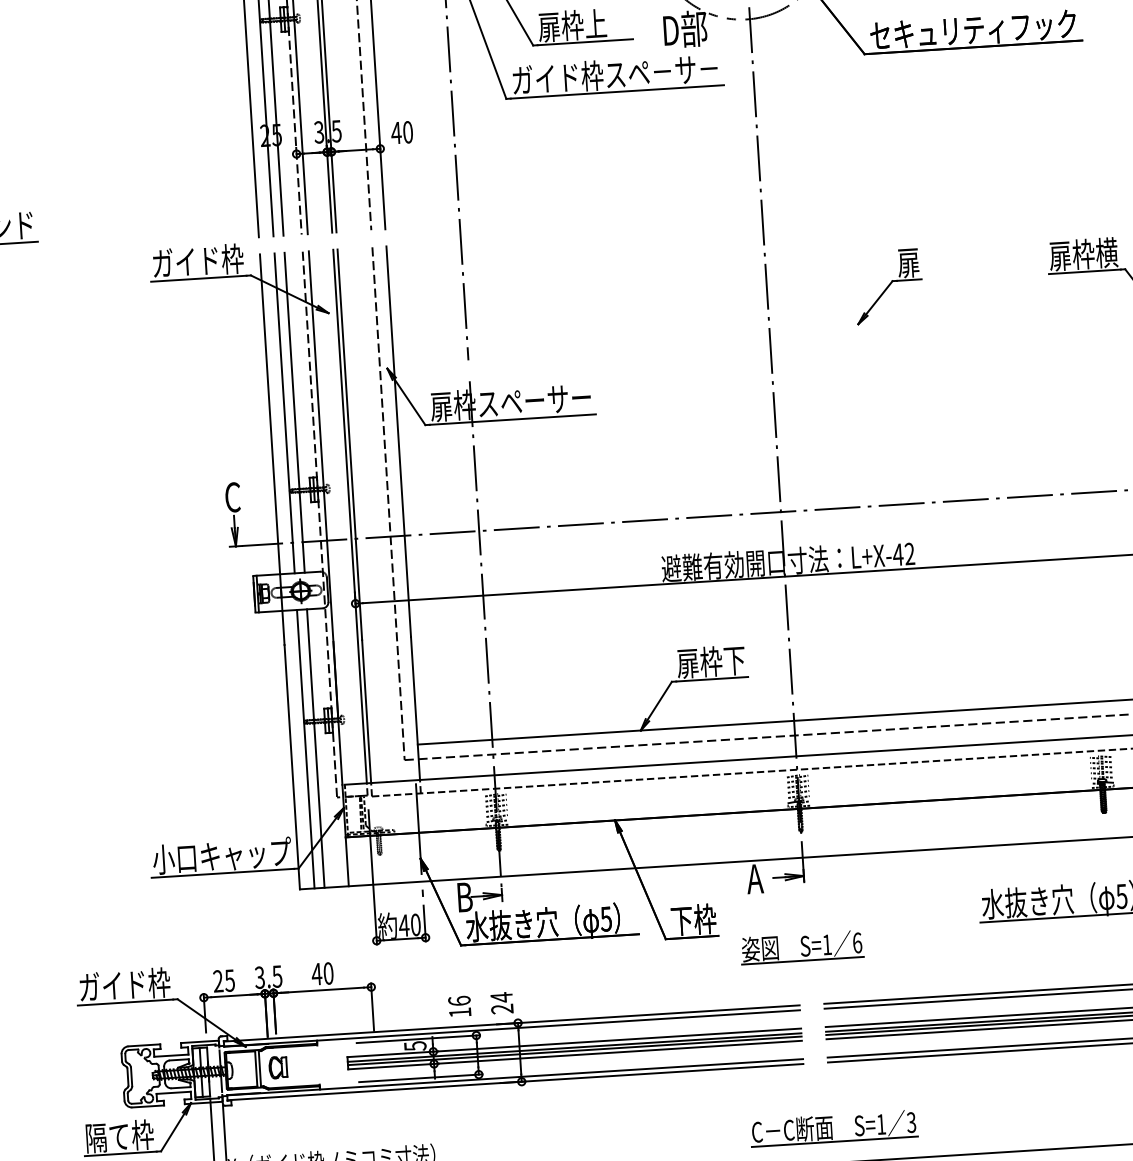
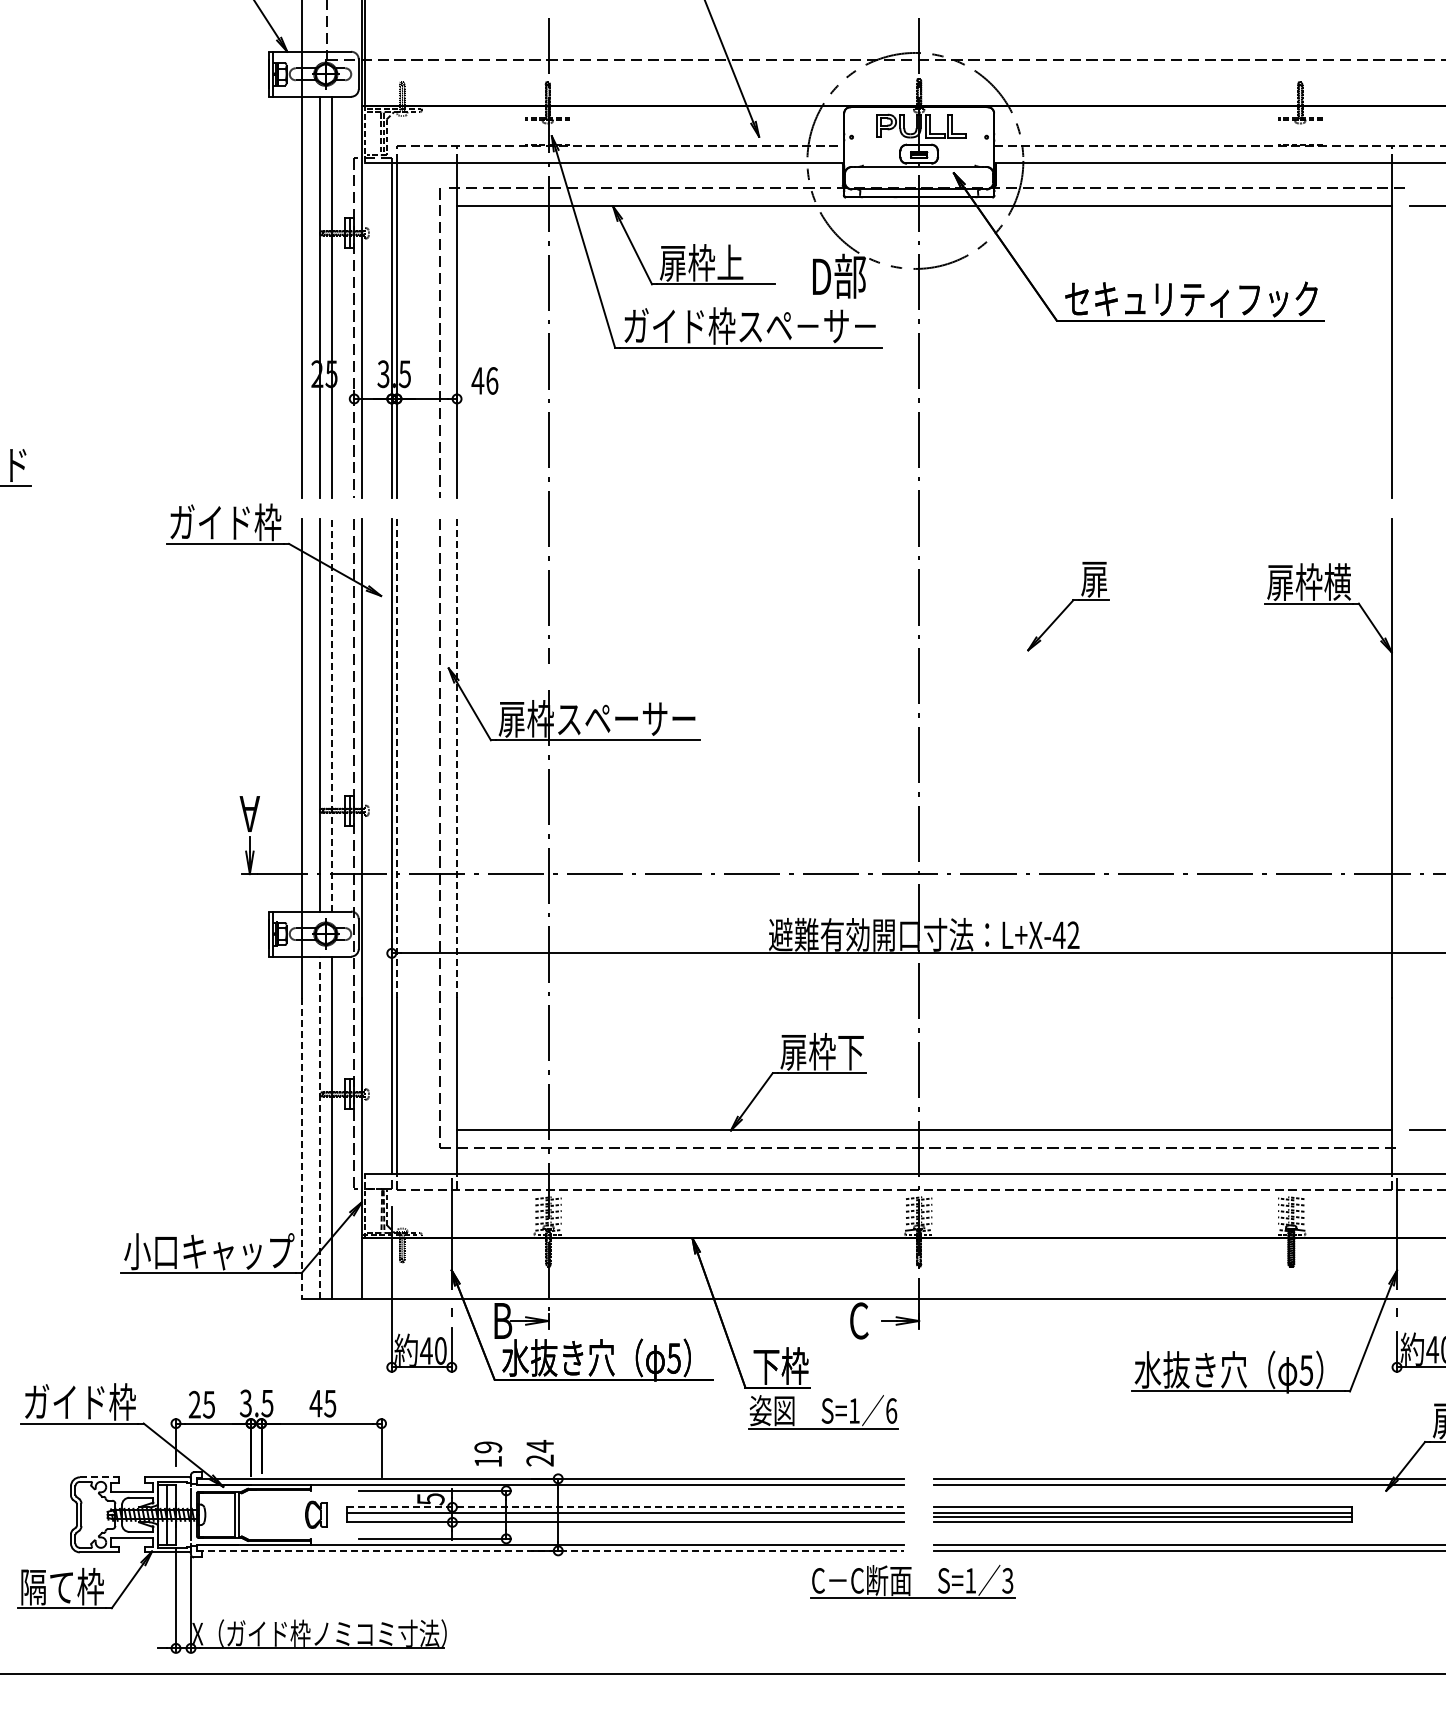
text: (408, 131) -> (492, 380), 40 -> 46
line: (294, 412) -> (331, 714), solid -> dashed
line: (399, 441) -> (457, 758), solid -> dashed
line: (350, 444) -> (397, 758), solid -> dashed
text: (232, 497) -> (249, 813), C -> A
line: (305, 749) -> (319, 1127), solid -> dashed
line: (292, 767) -> (301, 1148), solid -> dashed
text: (755, 878) -> (859, 1320), A -> C
part: (802, 947) -> (823, 1412), moved
text: (328, 973) -> (330, 1403), 40 -> 45
text: (459, 1001) -> (488, 1447), 16 -> 19
line: (575, 1042) -> (626, 1507), solid -> dashed
line: (144, 1045) -> (99, 1477), solid -> dashed
line: (574, 1051) -> (625, 1517), removed
part: (278, 1067) -> (316, 1514), moved
line: (515, 1081) -> (550, 1550), solid -> dashed
part: (833, 1128) -> (912, 1581), moved

